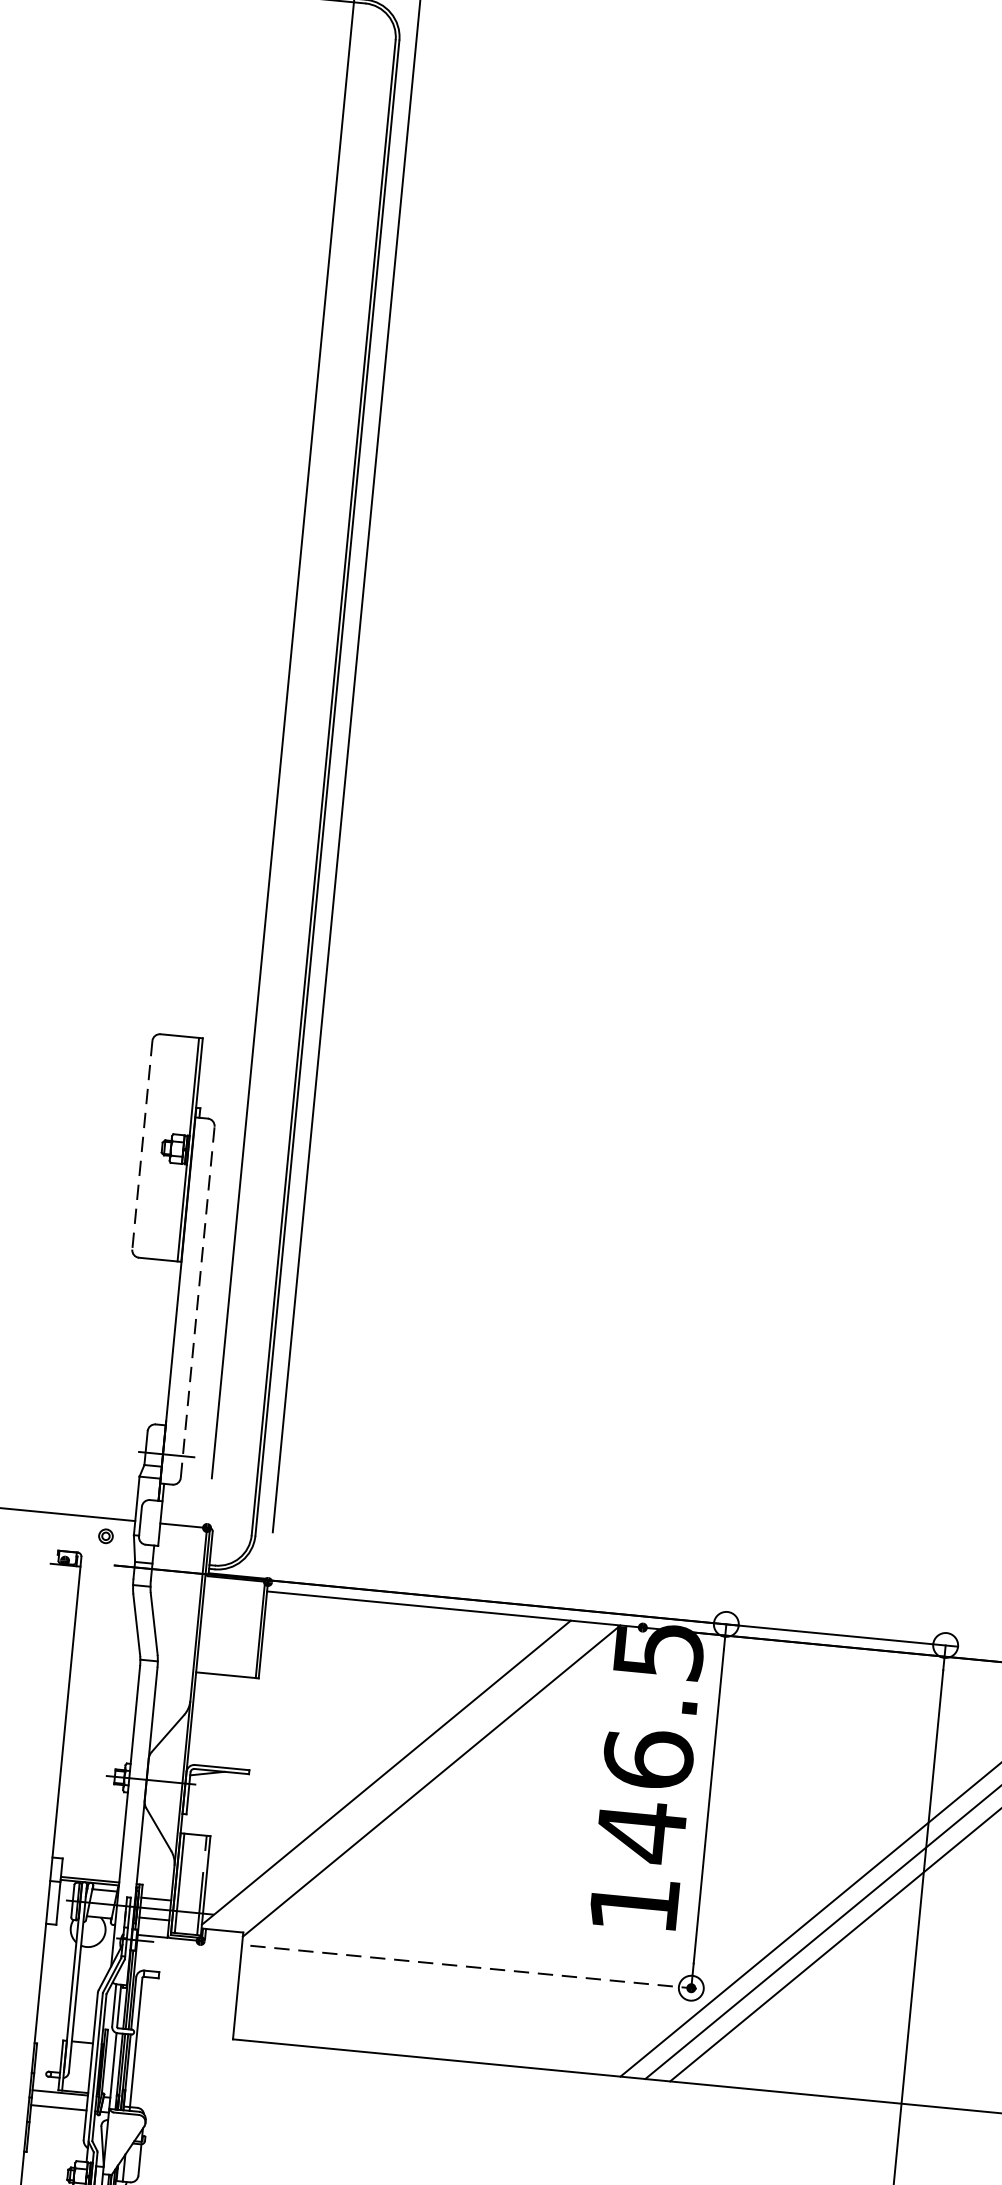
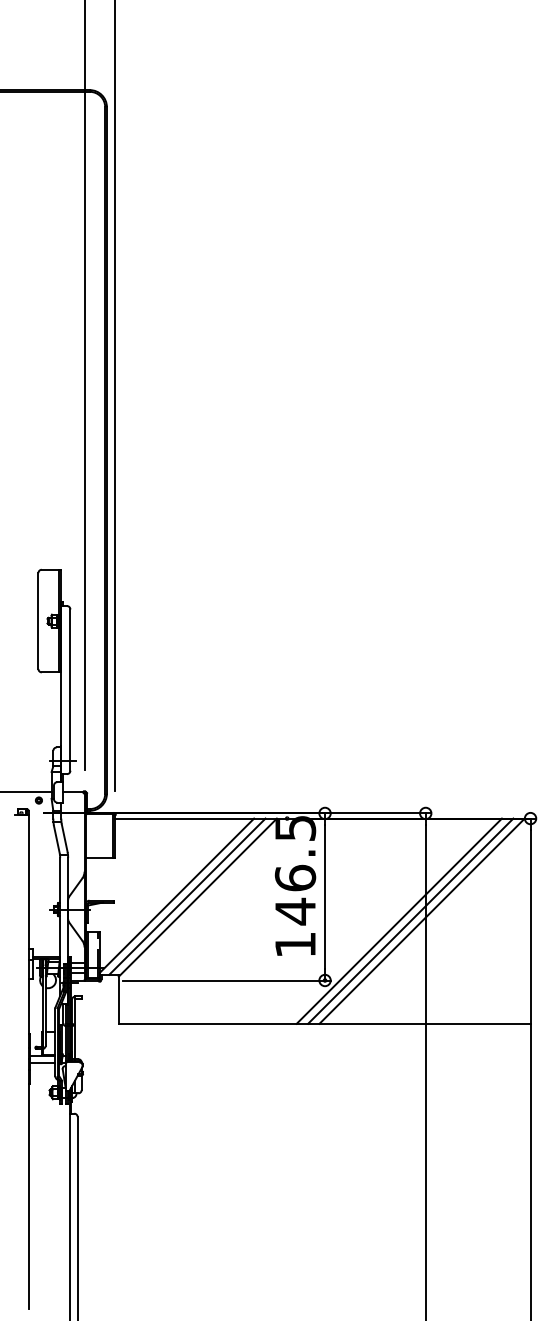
line: (142, 1146) -> (38, 621), dashed -> solid
line: (197, 1303) -> (70, 690), dashed -> solid
line: (409, 1776) -> (187, 896), added
line: (478, 1967) -> (227, 980), dashed -> solid

